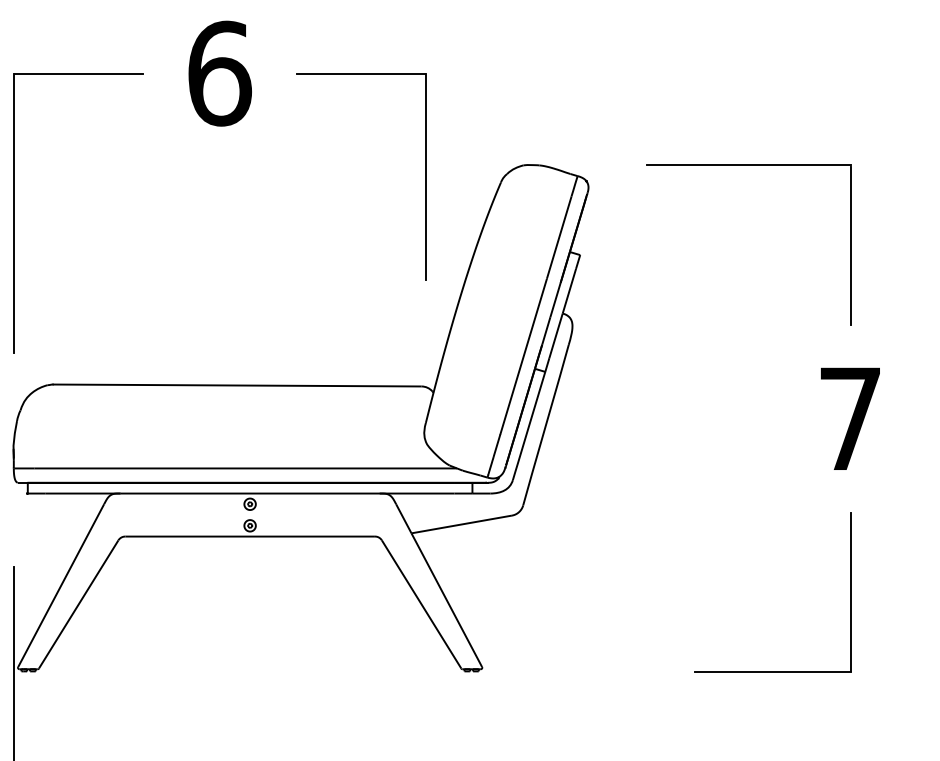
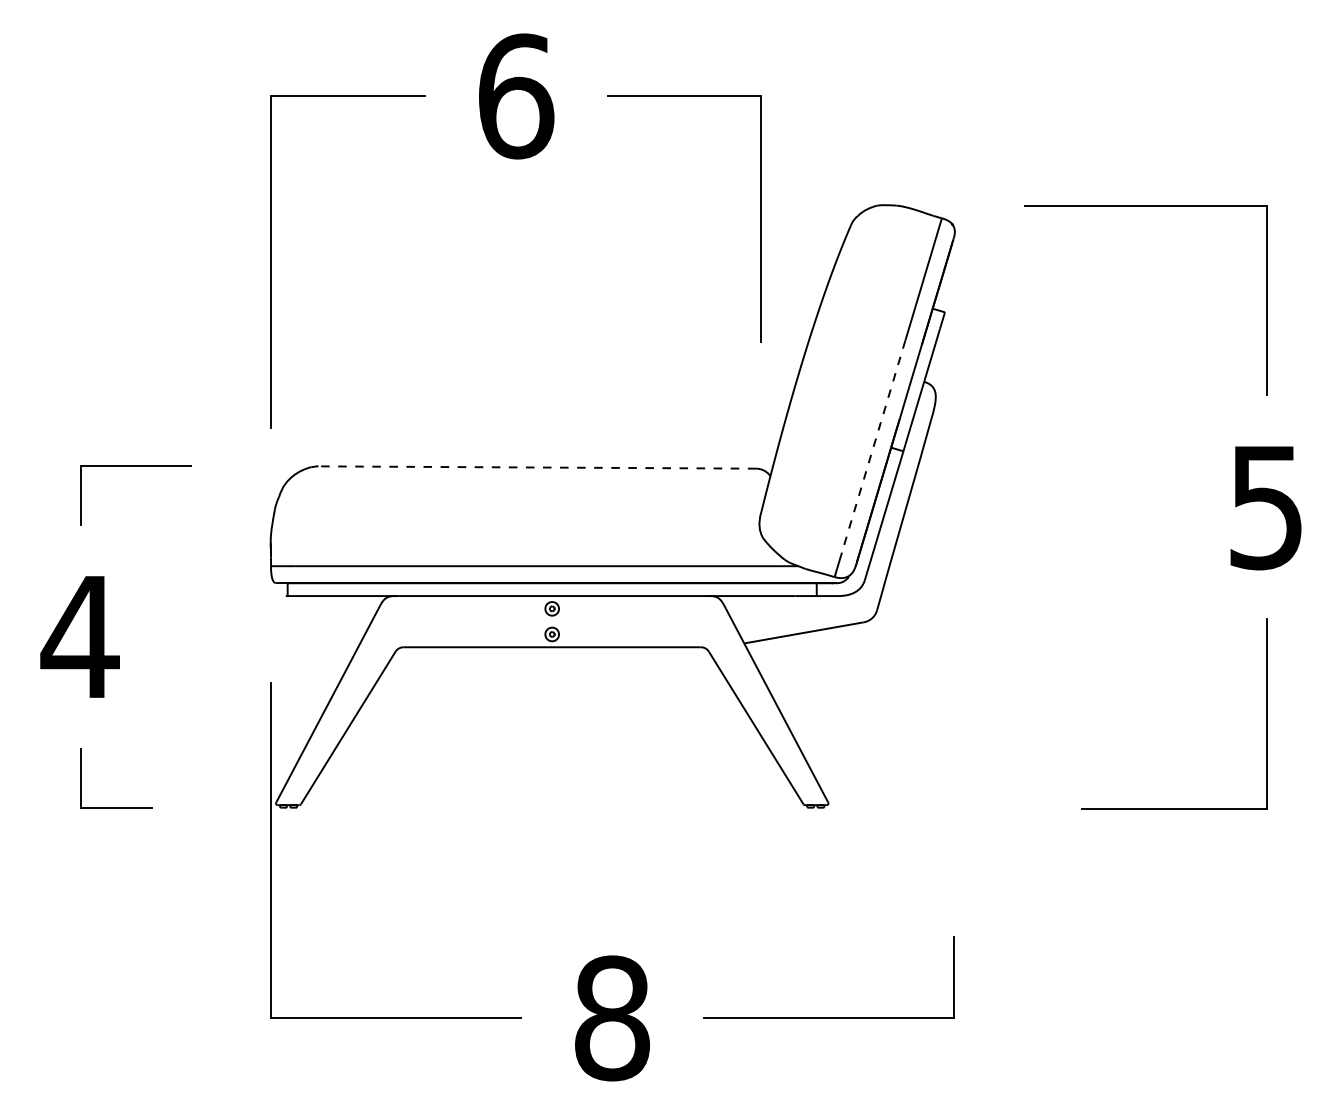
line: (520, 367) -> (873, 446), solid -> dashed
line: (236, 385) -> (536, 467), solid -> dashed
text: (849, 419) -> (1265, 508), 7 -> 5

